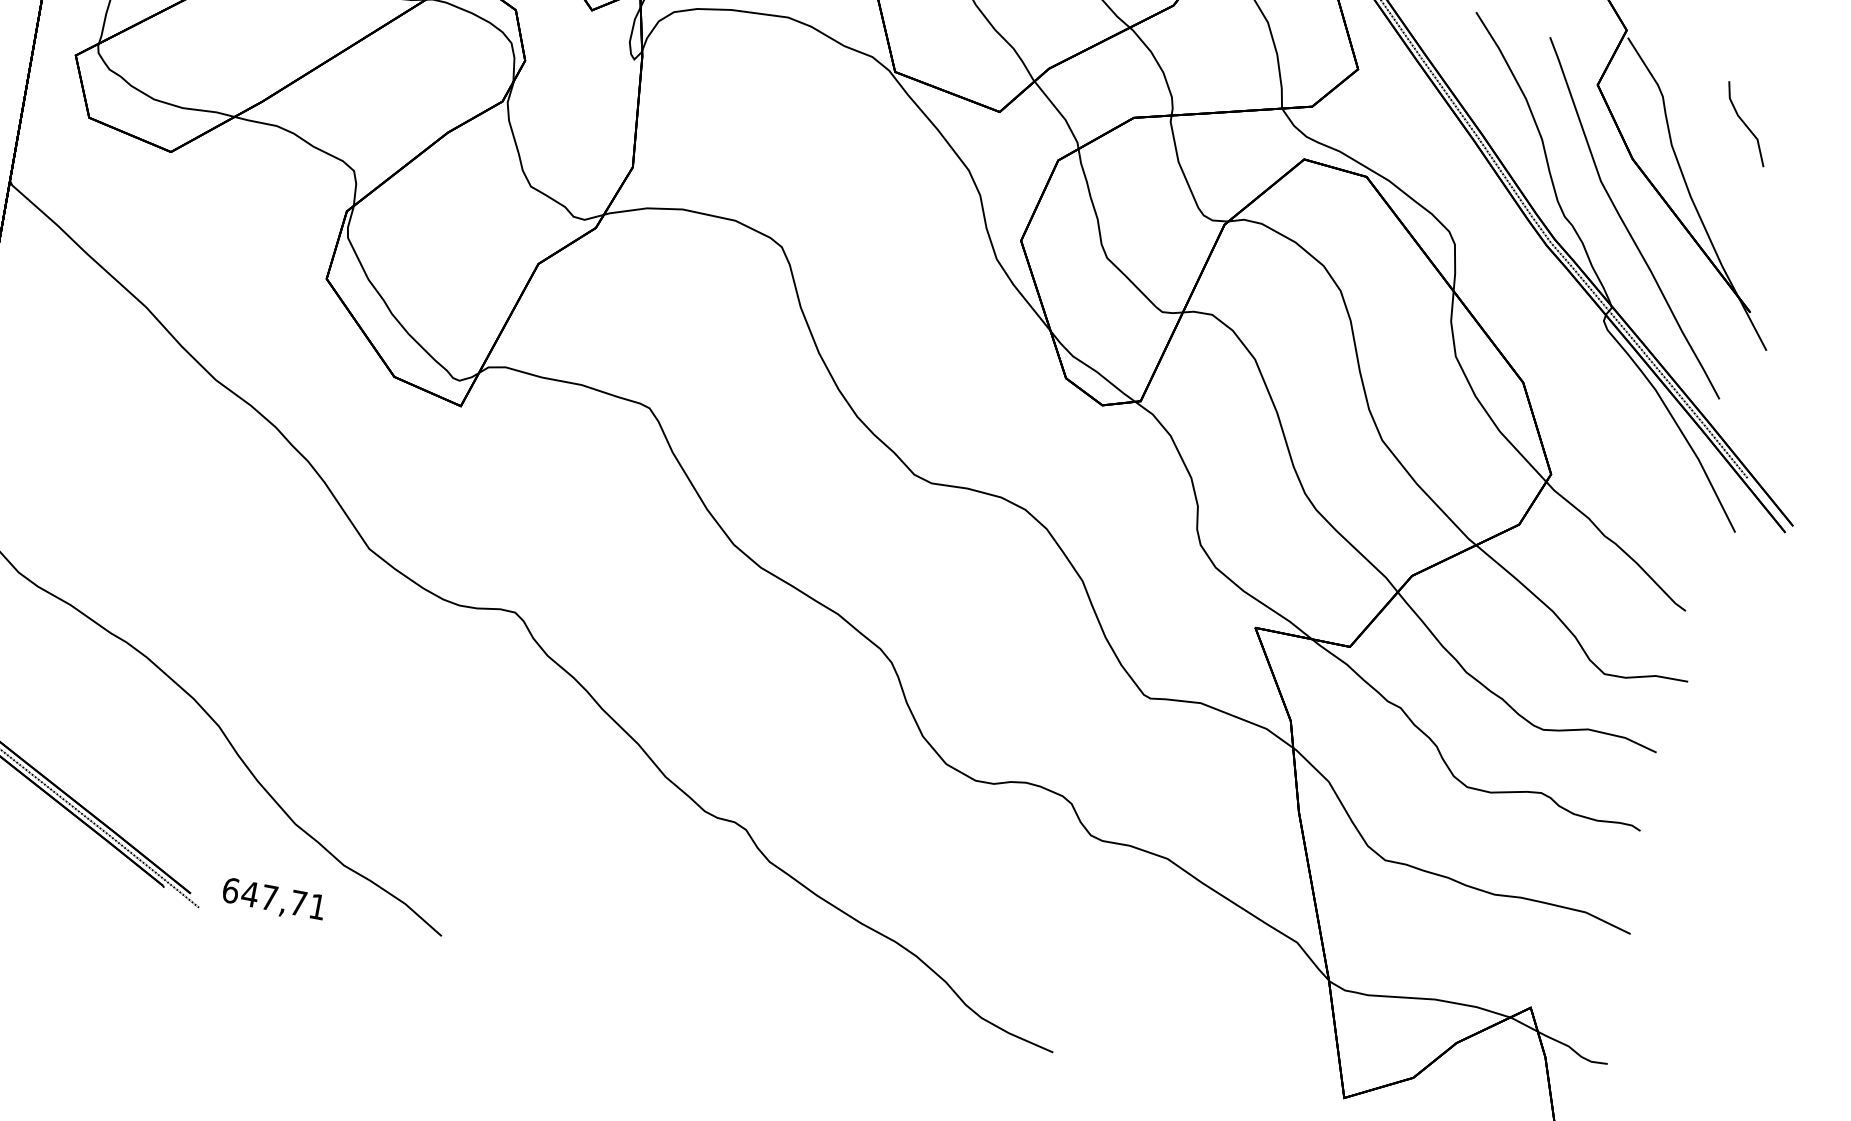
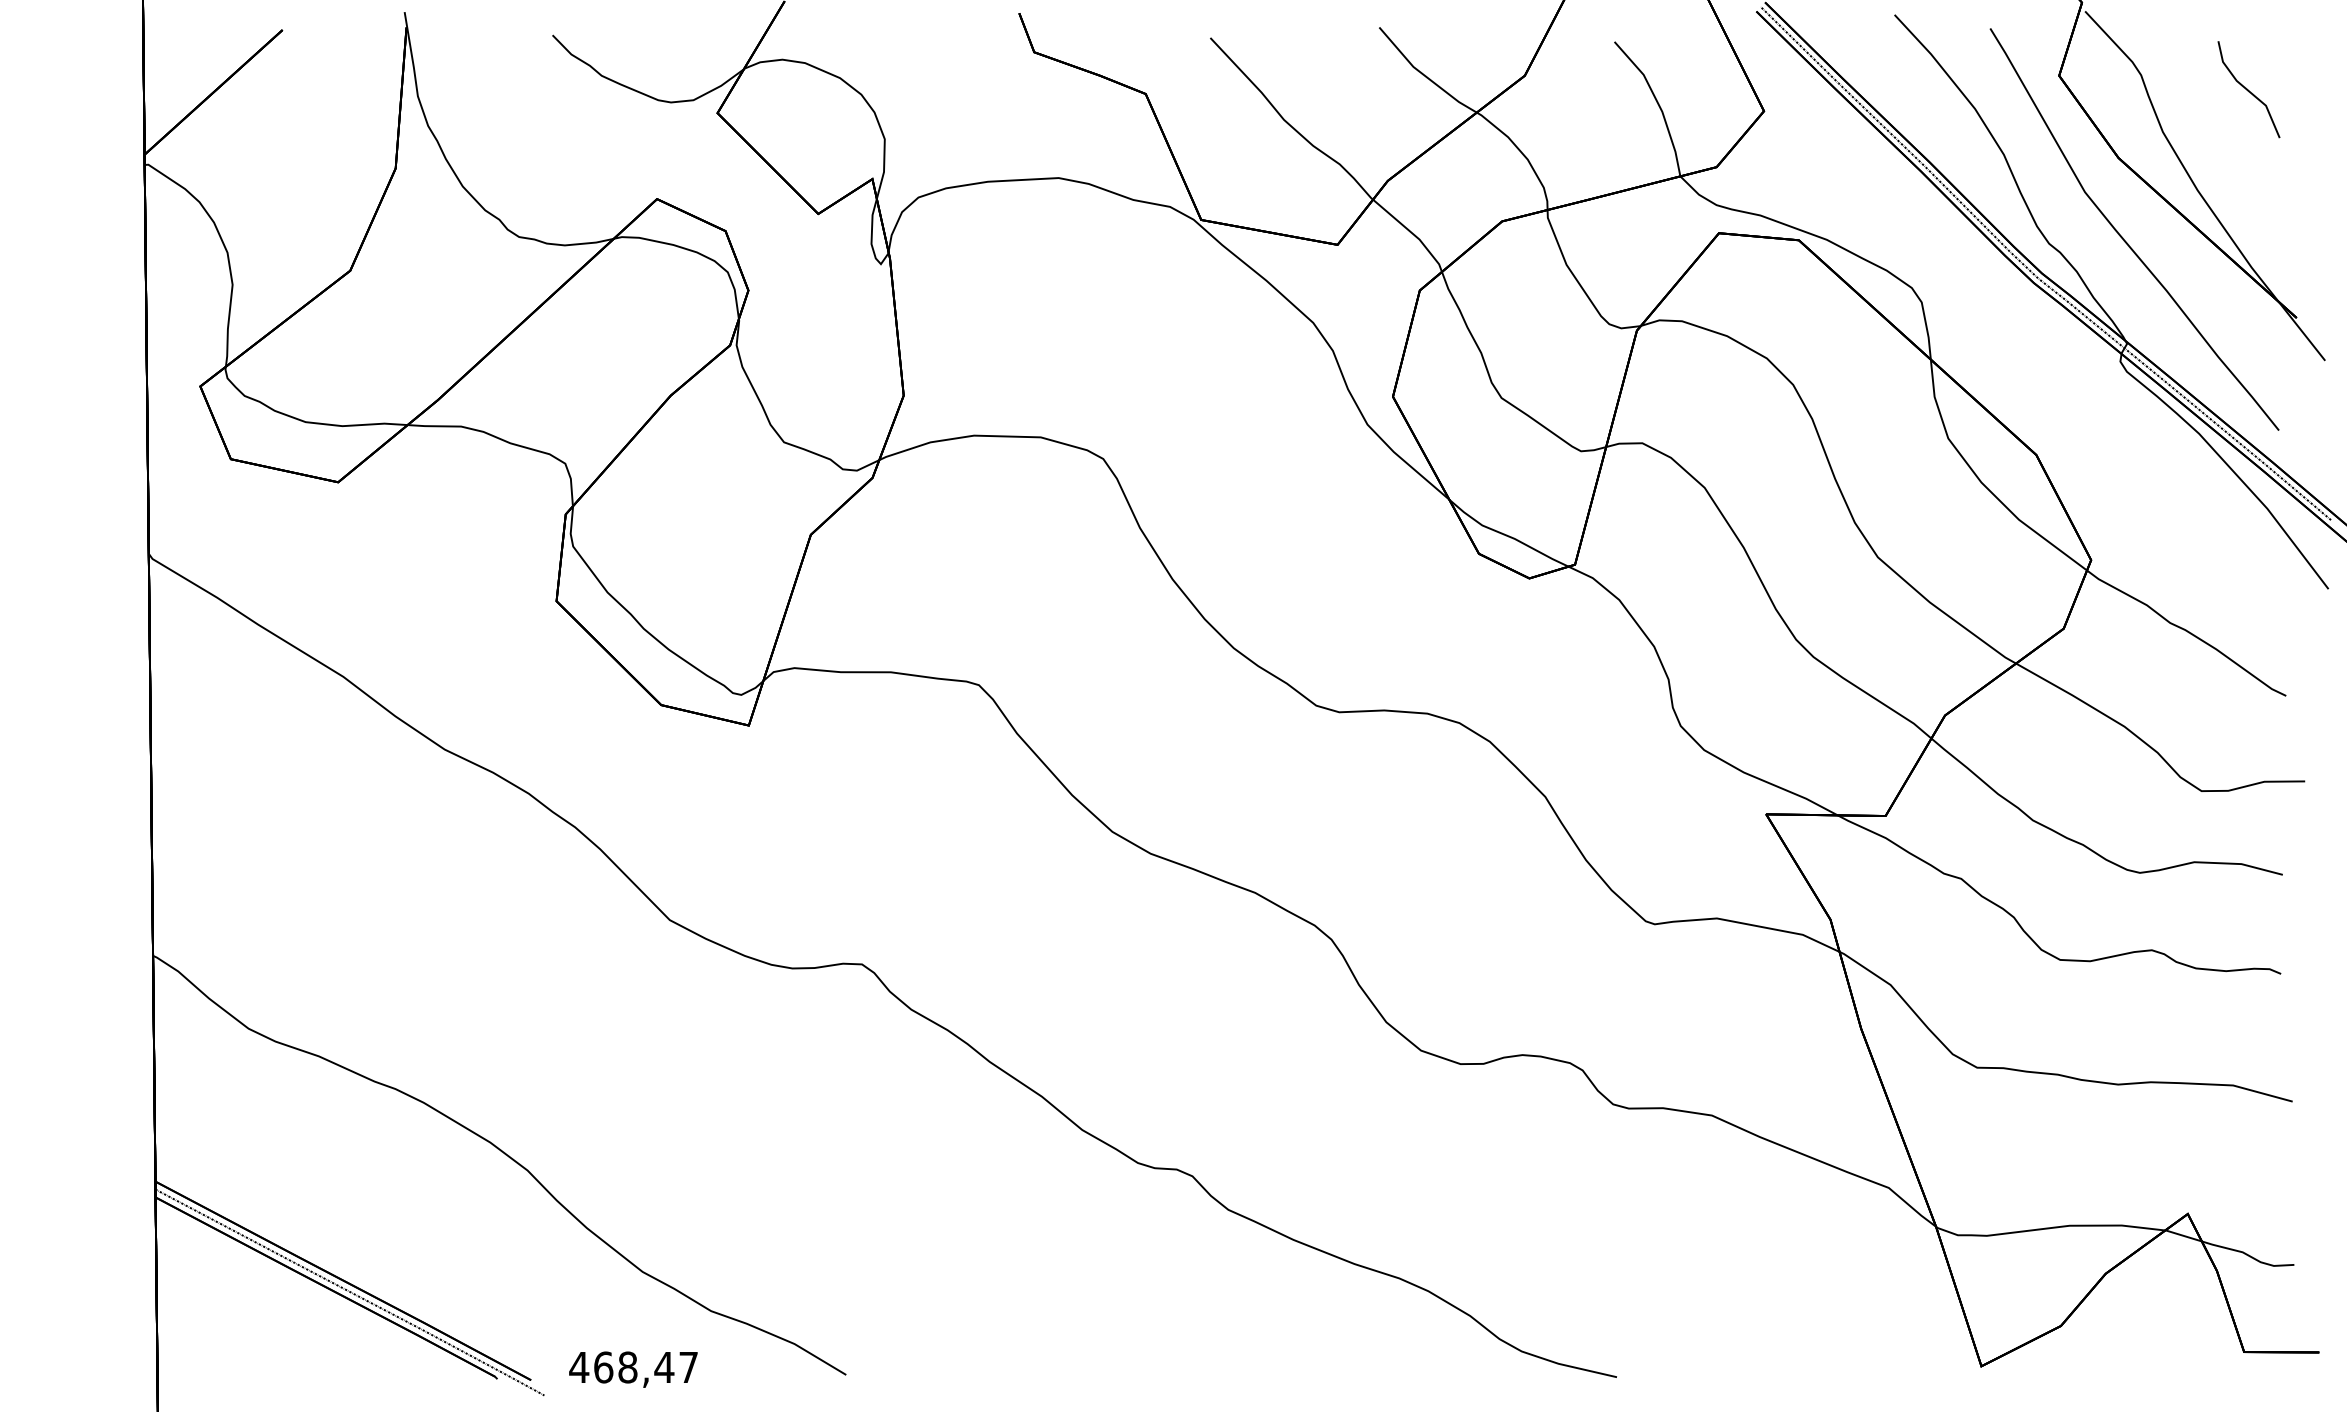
text: (273, 898) -> (633, 1367), 647,71 -> 468,47

